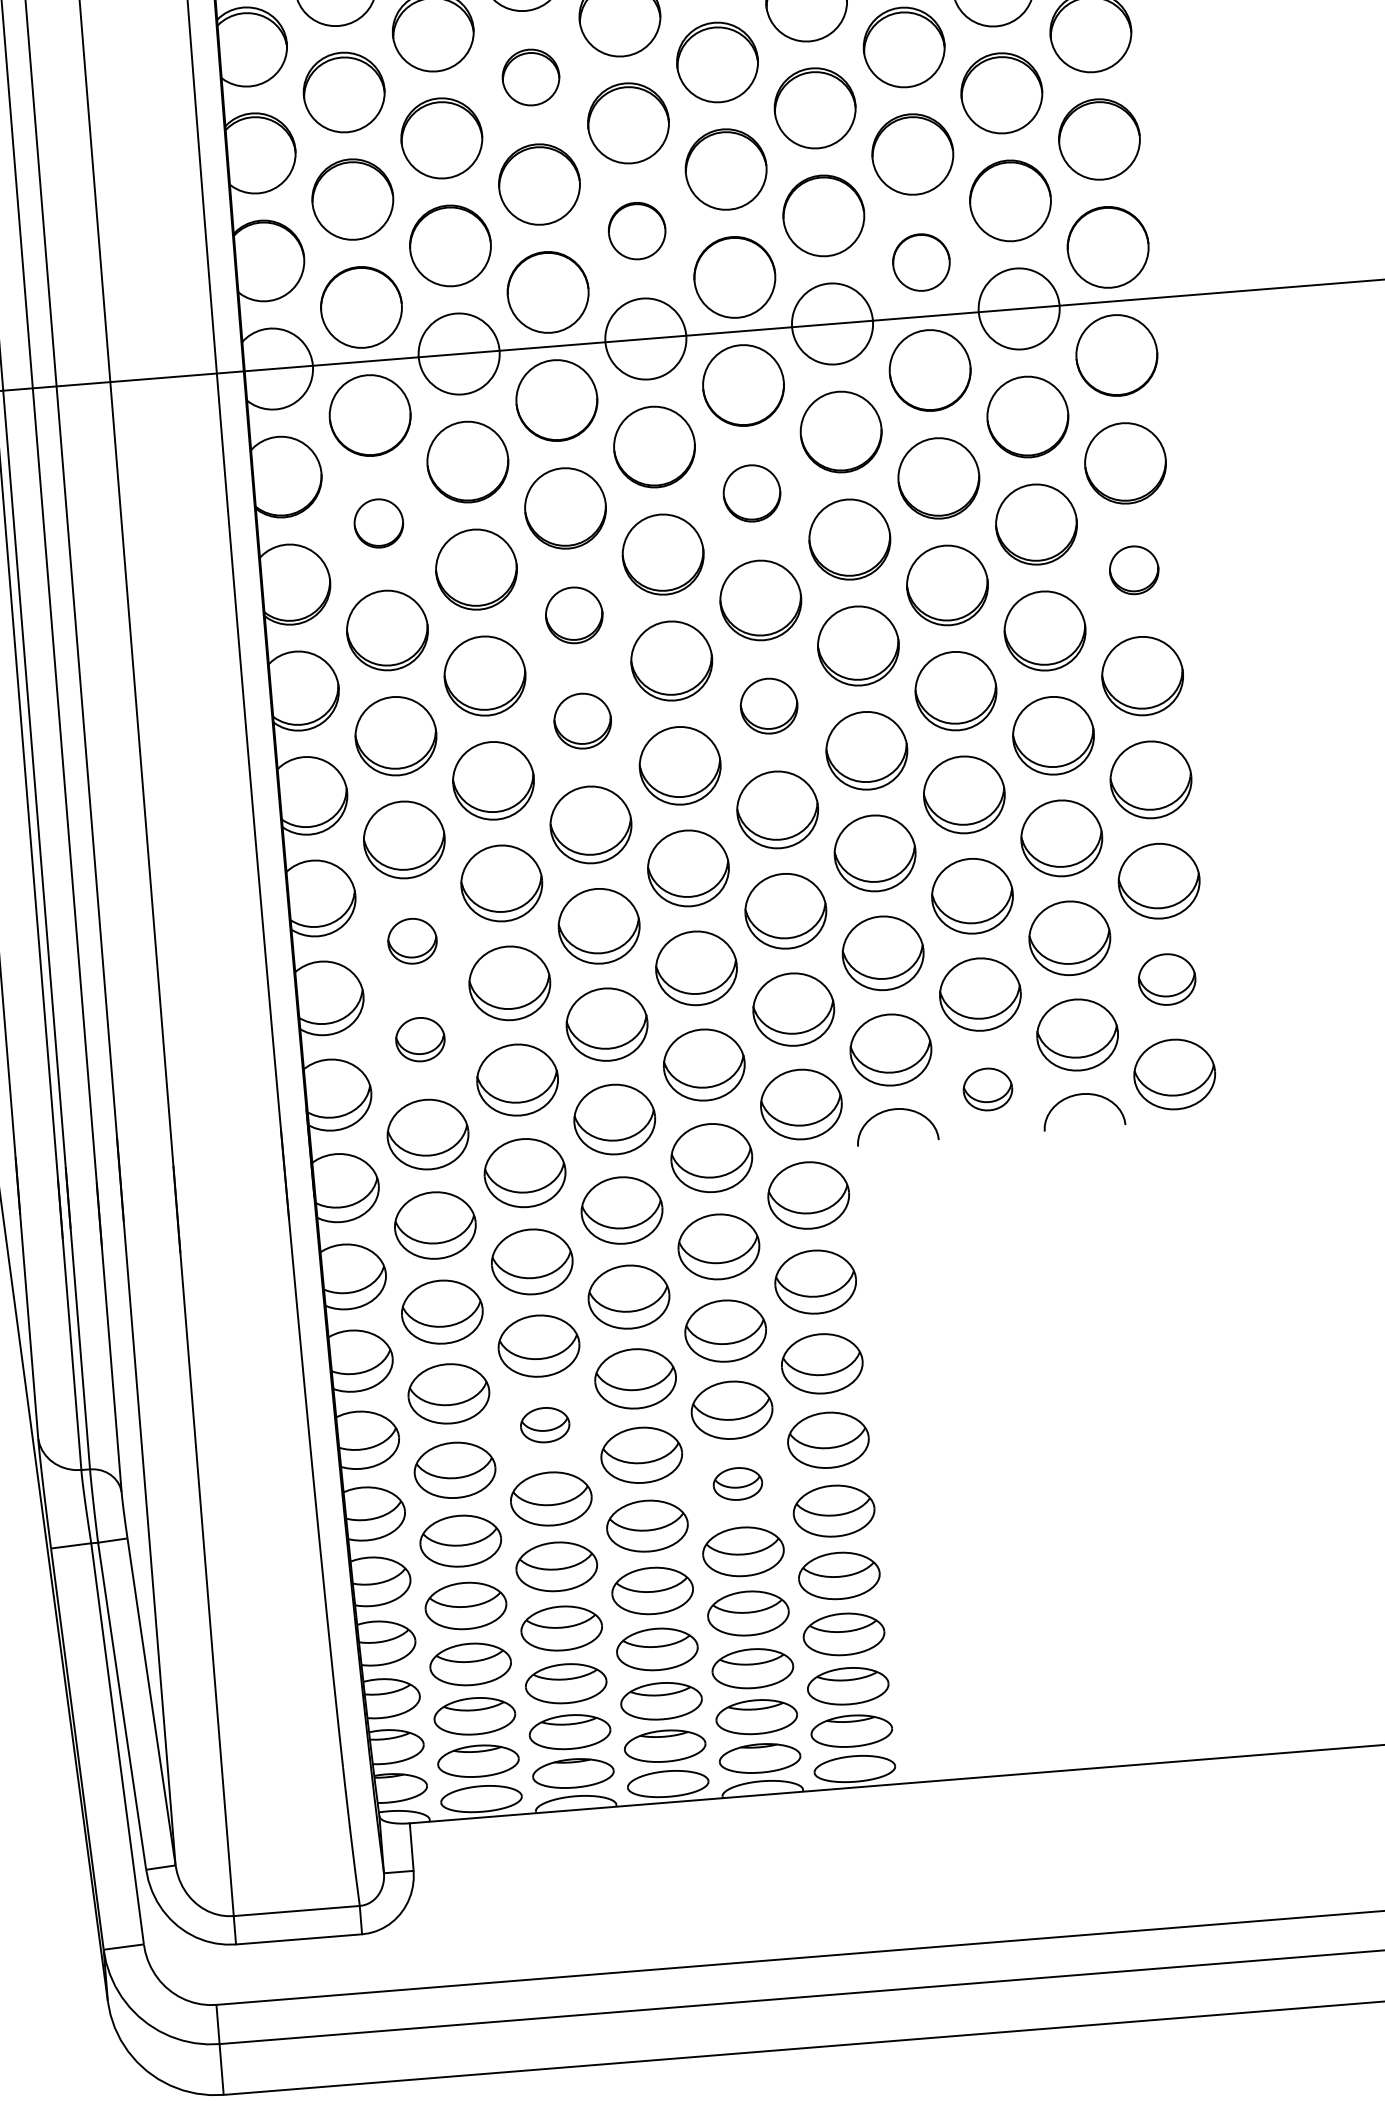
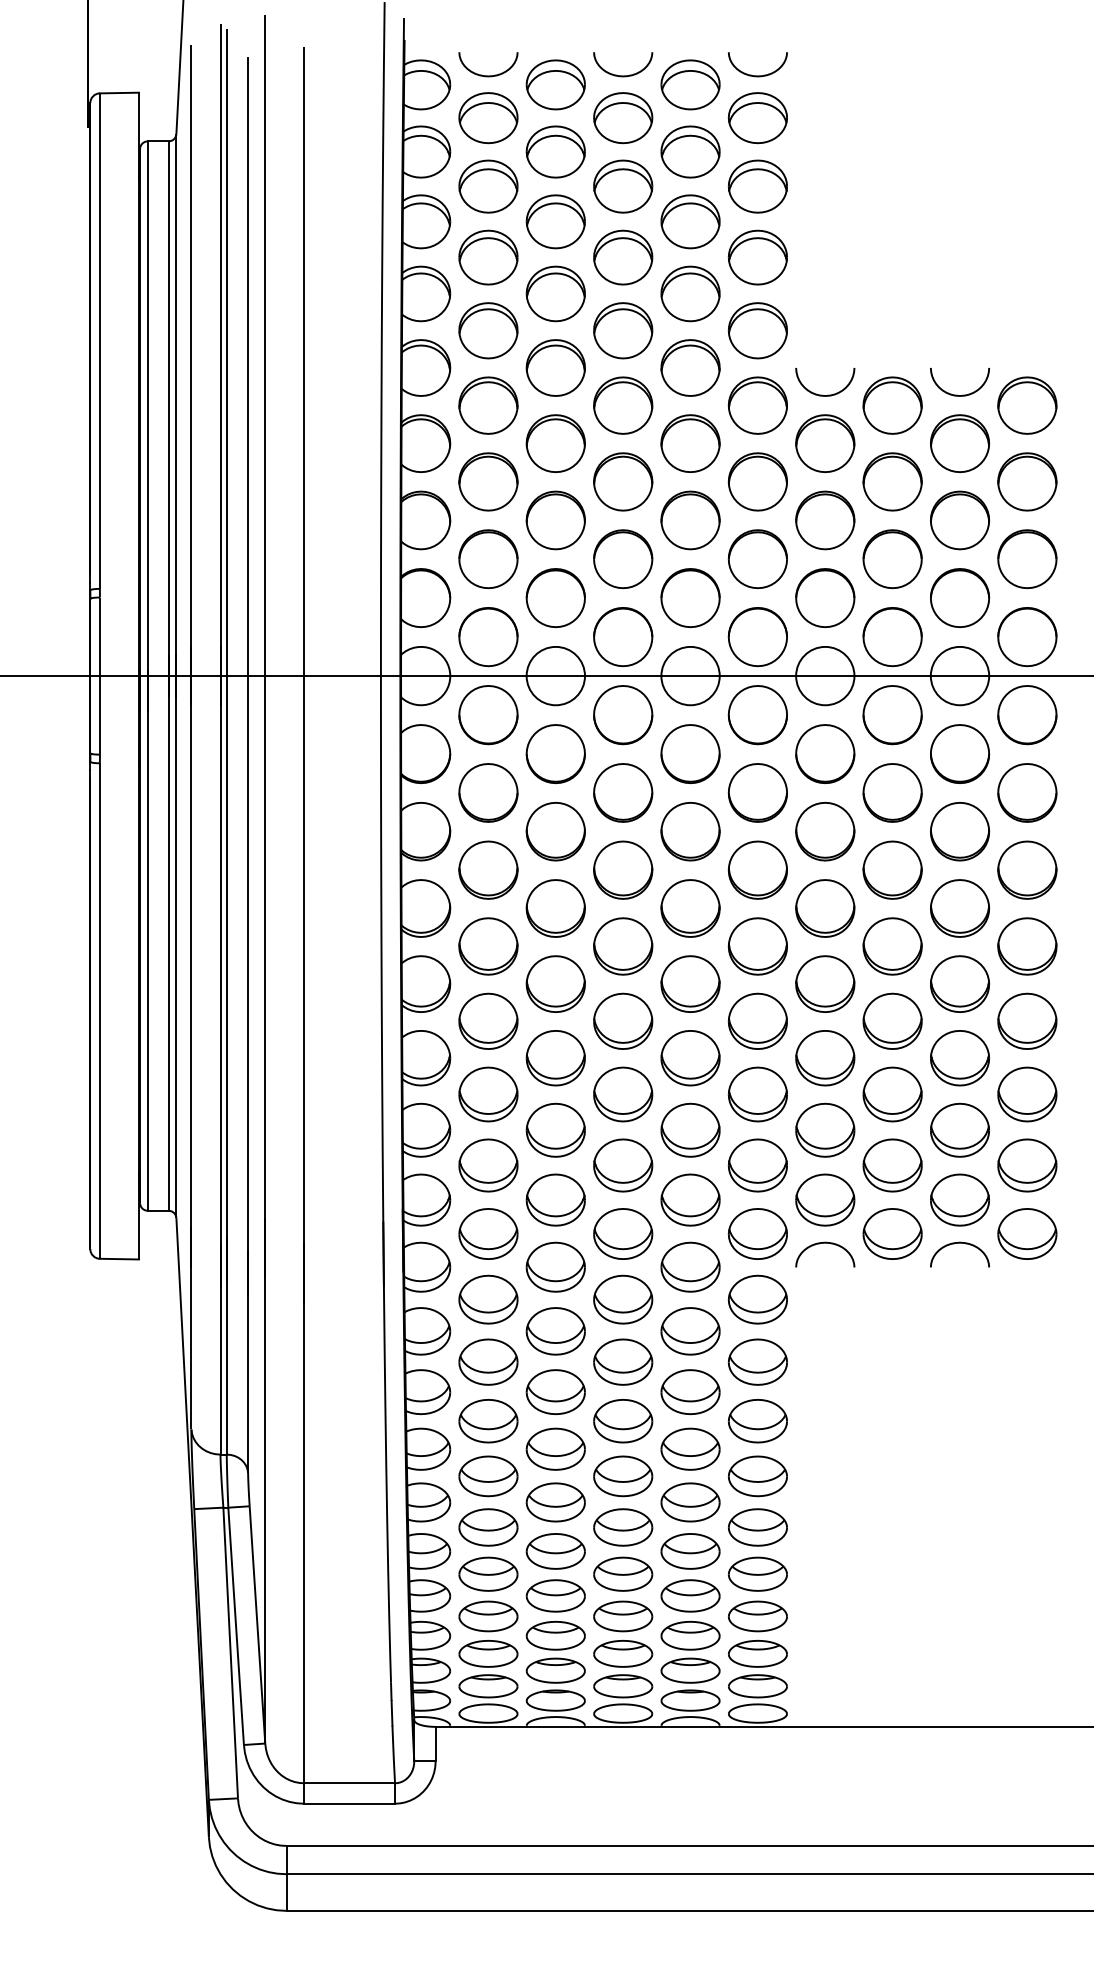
part: (531, 76) -> (623, 481), size x1.43
part: (637, 231) -> (690, 598), size x1.43
part: (921, 263) -> (892, 637), size x1.43
part: (751, 492) -> (757, 792), size x1.43
part: (378, 522) -> (488, 792), size x1.67
part: (1134, 569) -> (1027, 869), size x1.67
part: (574, 614) -> (623, 869), size x1.43
part: (768, 706) -> (757, 946), size x1.43
part: (583, 721) -> (623, 946), size x1.43
part: (412, 941) -> (488, 1094), size x1.67
part: (1167, 979) -> (1027, 1165), size x1.43
part: (420, 1039) -> (488, 1165), size x1.67
part: (987, 1088) -> (892, 1233), size x1.67
part: (544, 1424) -> (555, 1448), size x1.67
part: (737, 1484) -> (690, 1502), size x1.67

